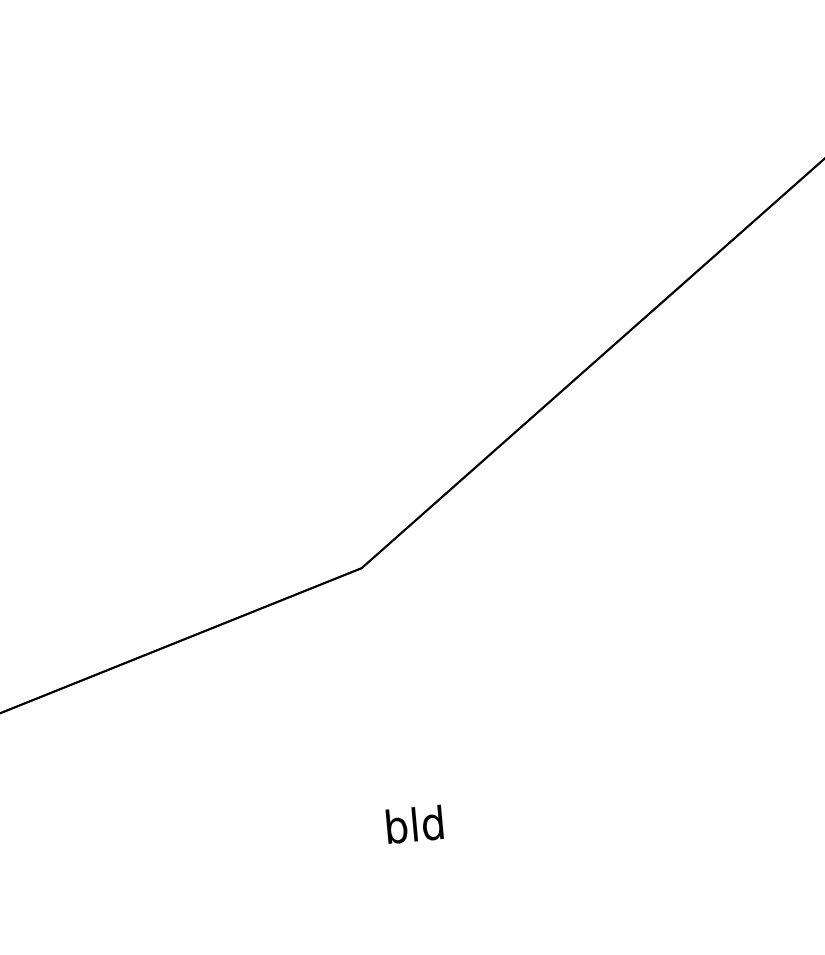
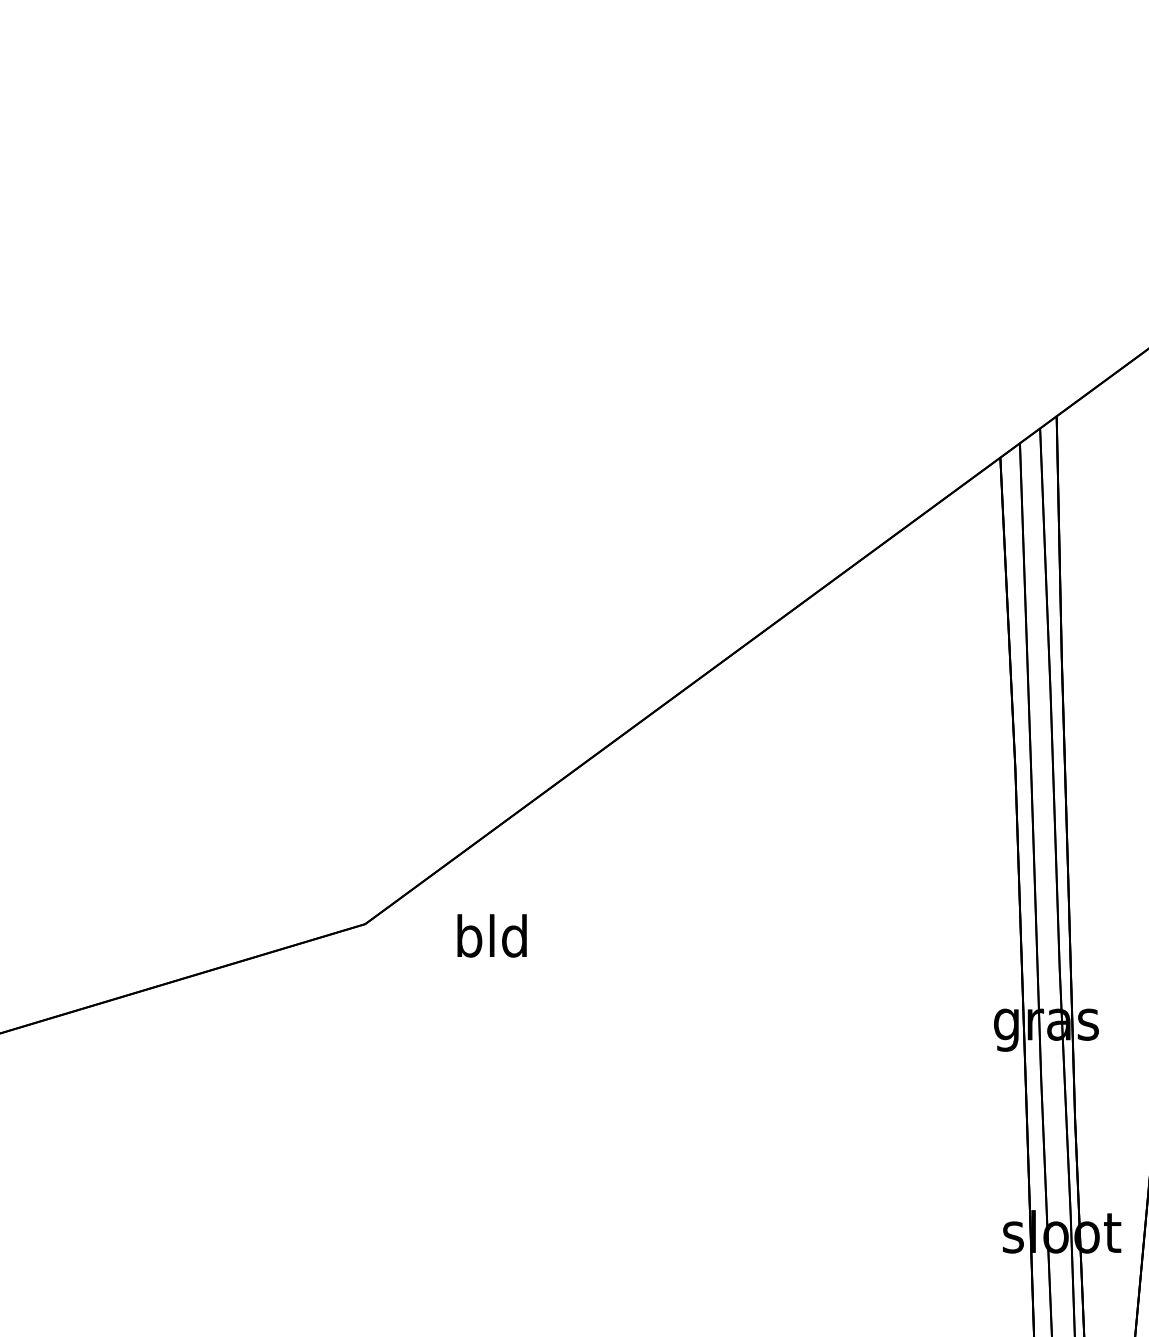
text: (414, 824) -> (491, 935), moved

